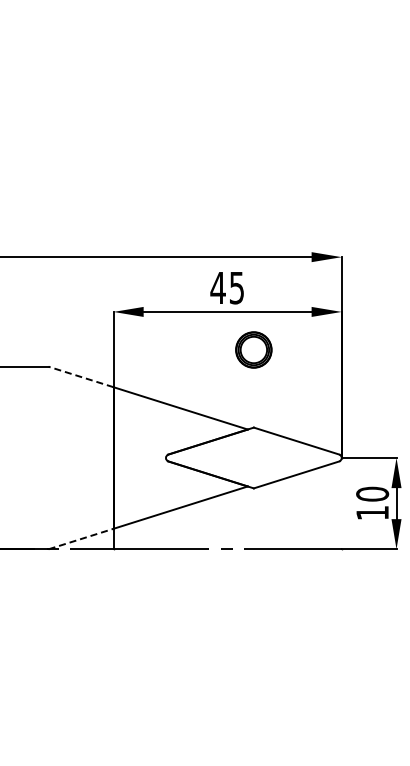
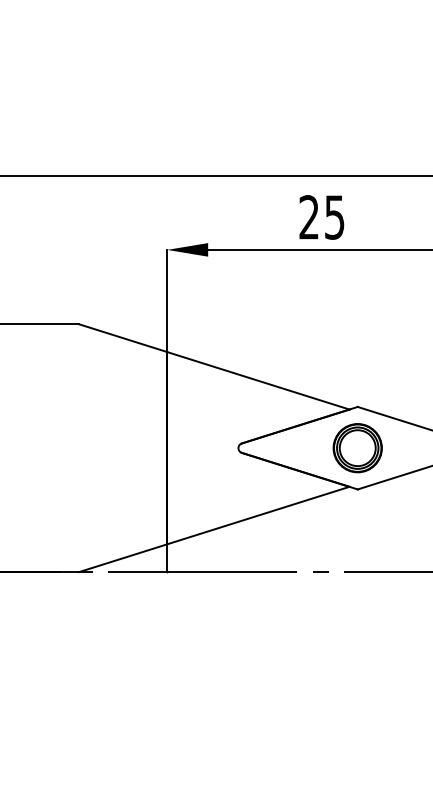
text: (217, 287) -> (308, 216), 45 -> 25
part: (253, 349) -> (357, 447), moved
line: (80, 376) -> (122, 337), dashed -> solid
line: (81, 538) -> (123, 557), dashed -> solid

